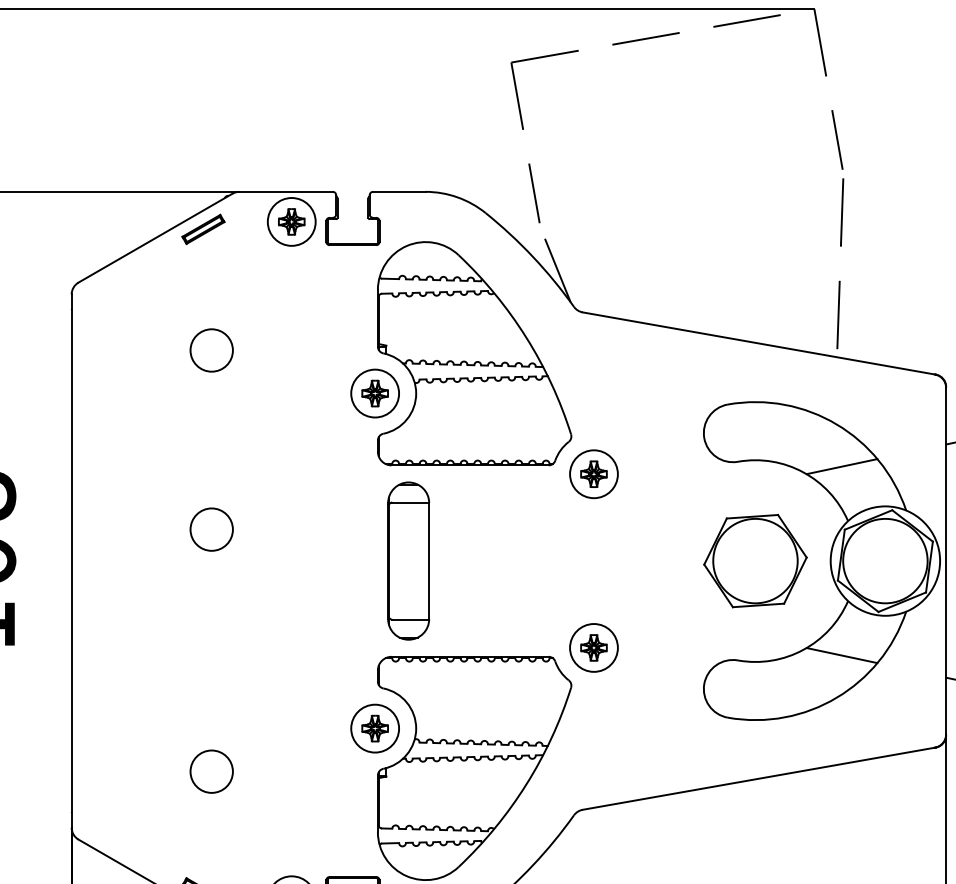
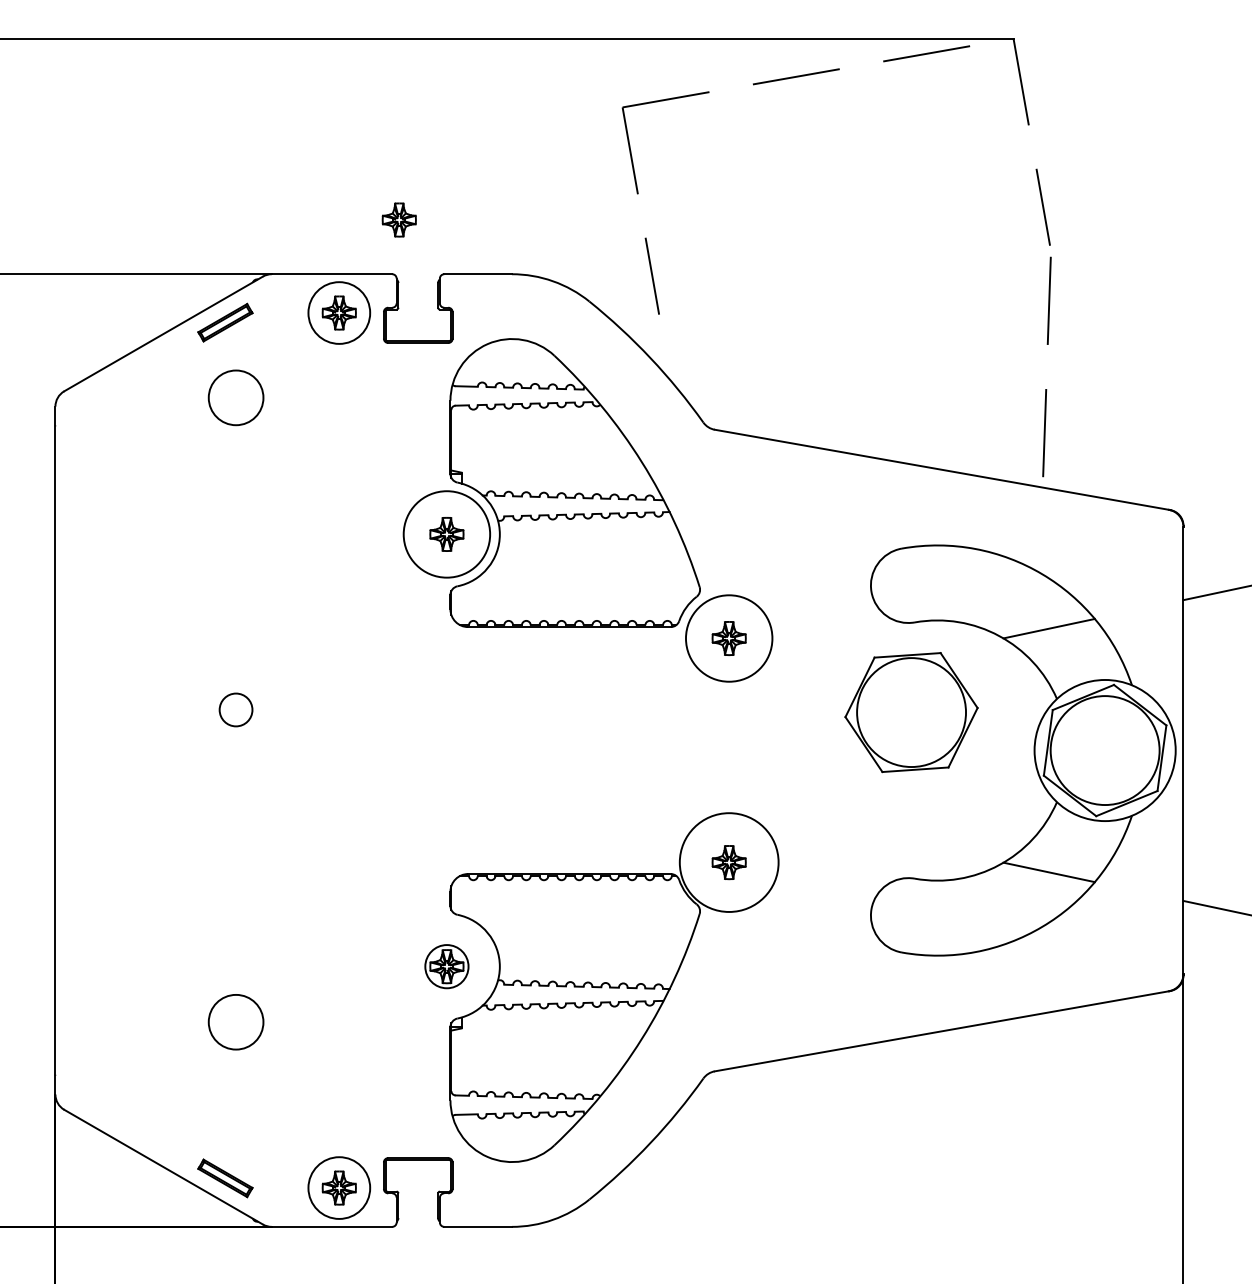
part: (337, 149) -> (398, 219), added
line: (556, 266) -> (680, 370), removed
circle: (211, 350) -> (235, 397), moved
circle: (374, 393) -> (446, 534), size x1.4
circle: (594, 474) -> (729, 638), size x1.4
circle: (211, 529) -> (235, 709), size x0.6
part: (408, 561) -> (489, 750), removed
part: (755, 561) -> (911, 712), moved
circle: (594, 647) -> (729, 862), size x1.6
circle: (374, 728) -> (446, 966), size x0.7

